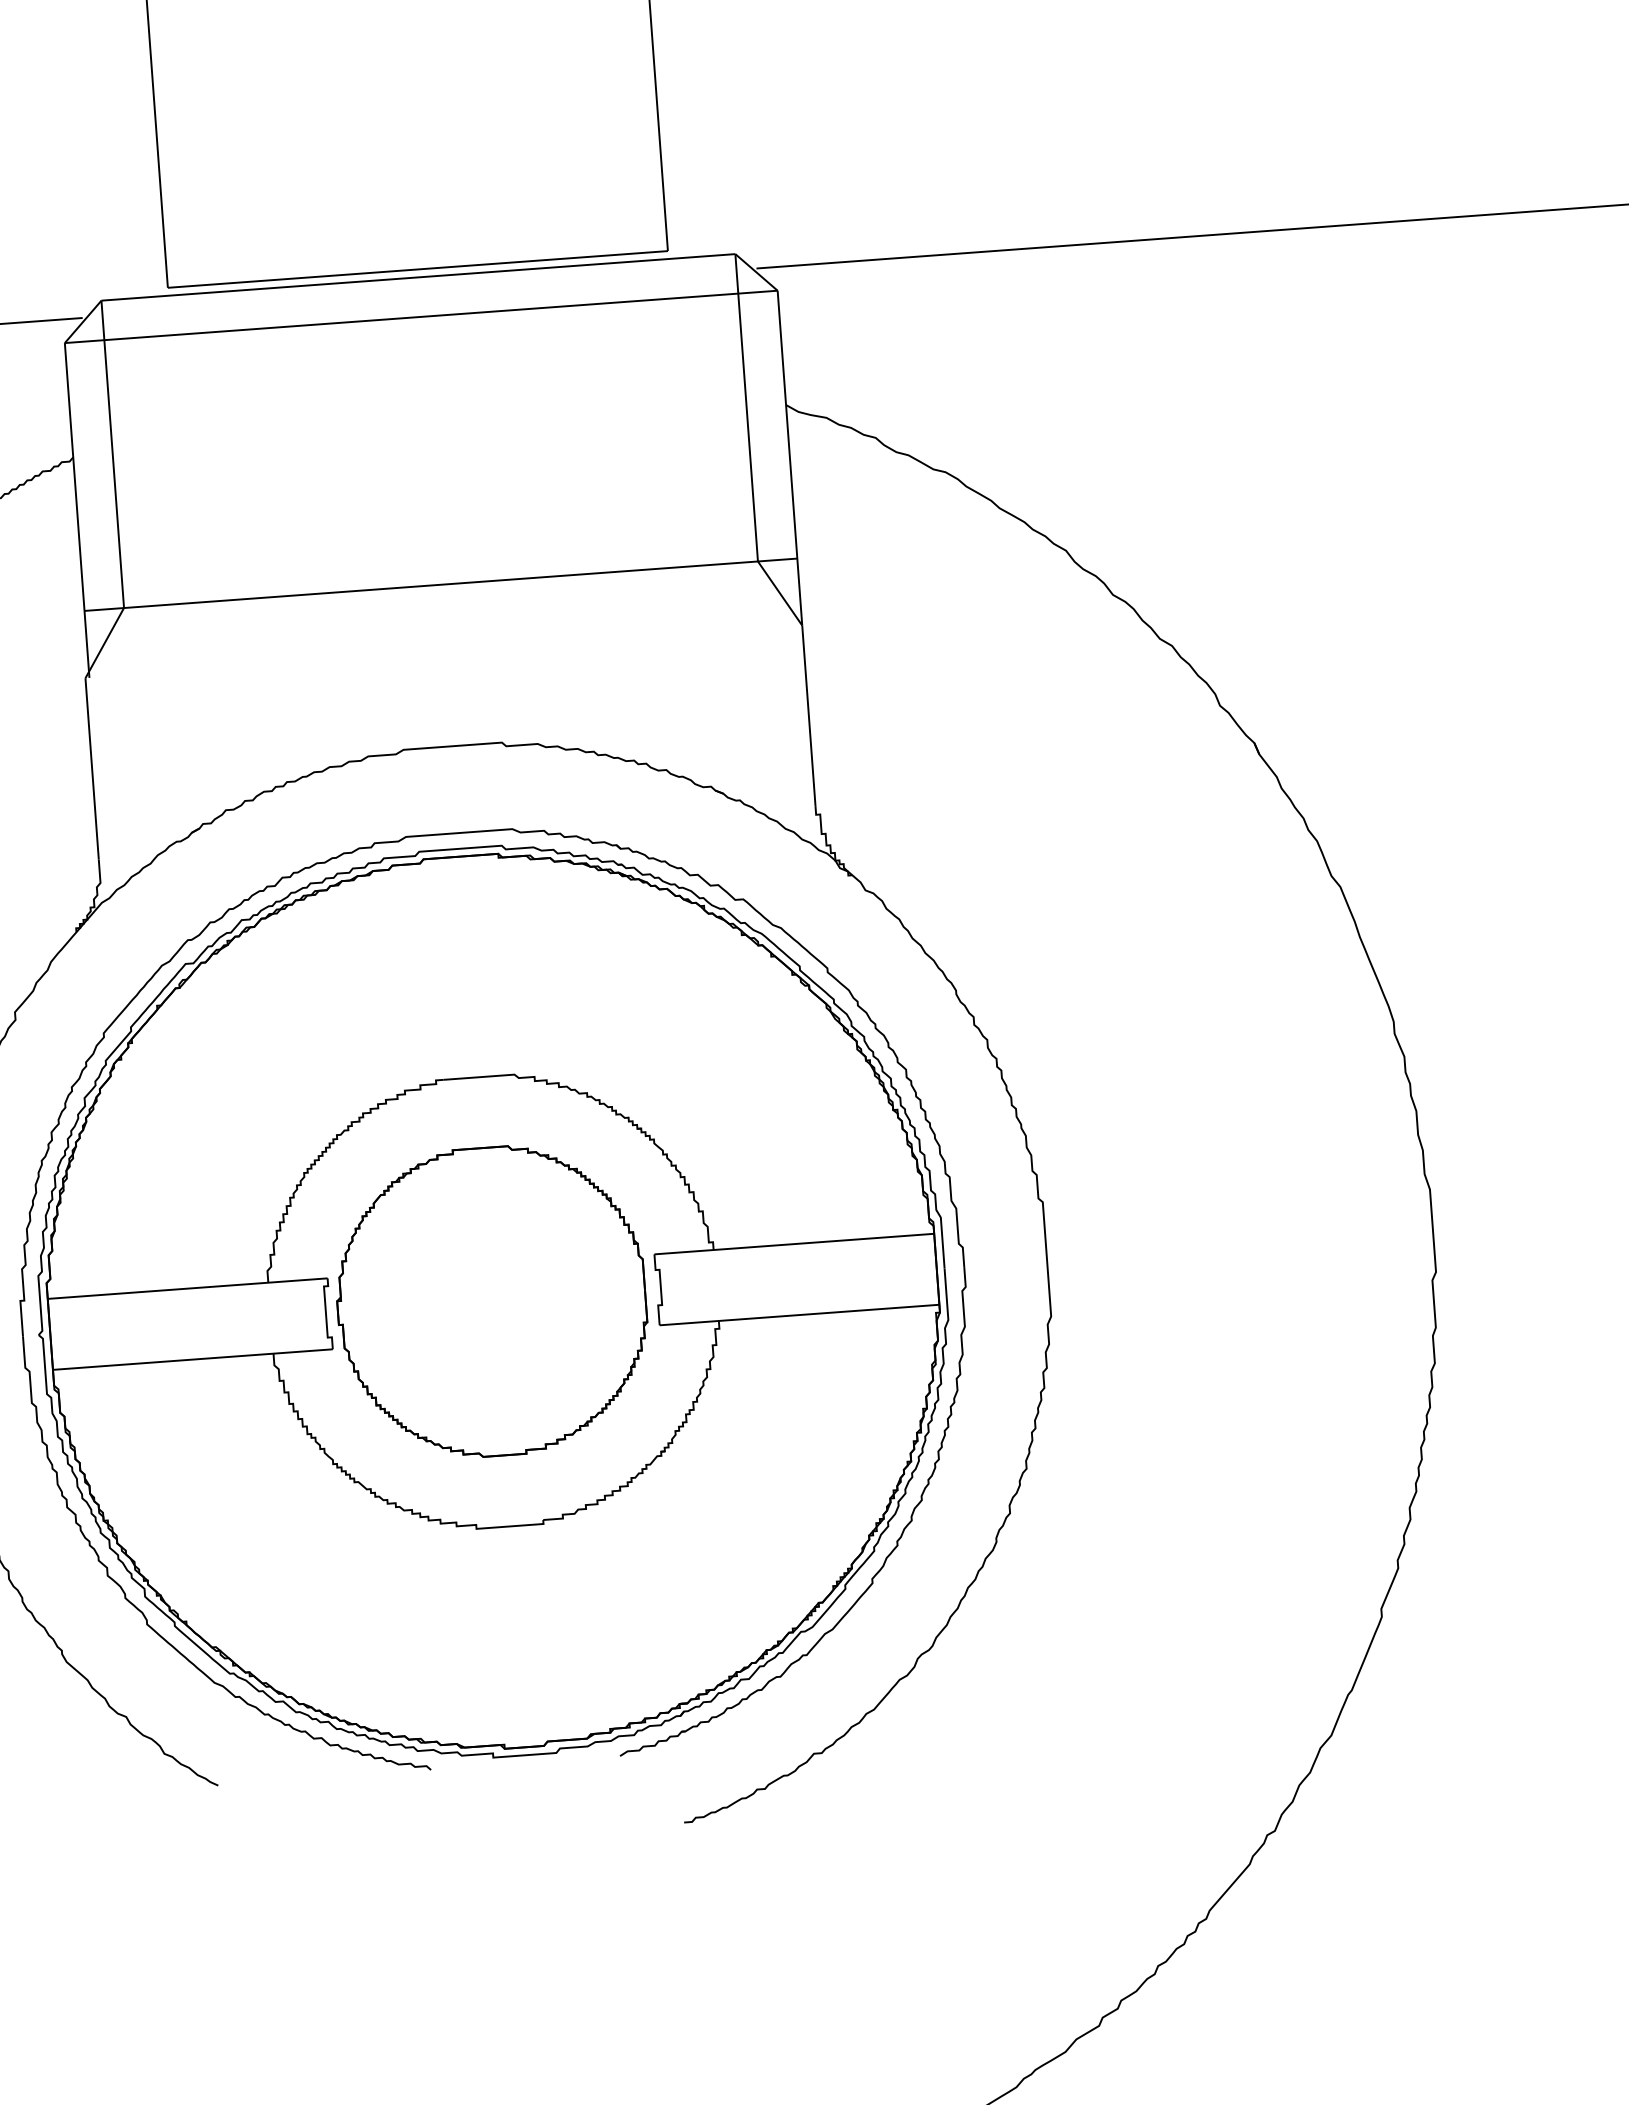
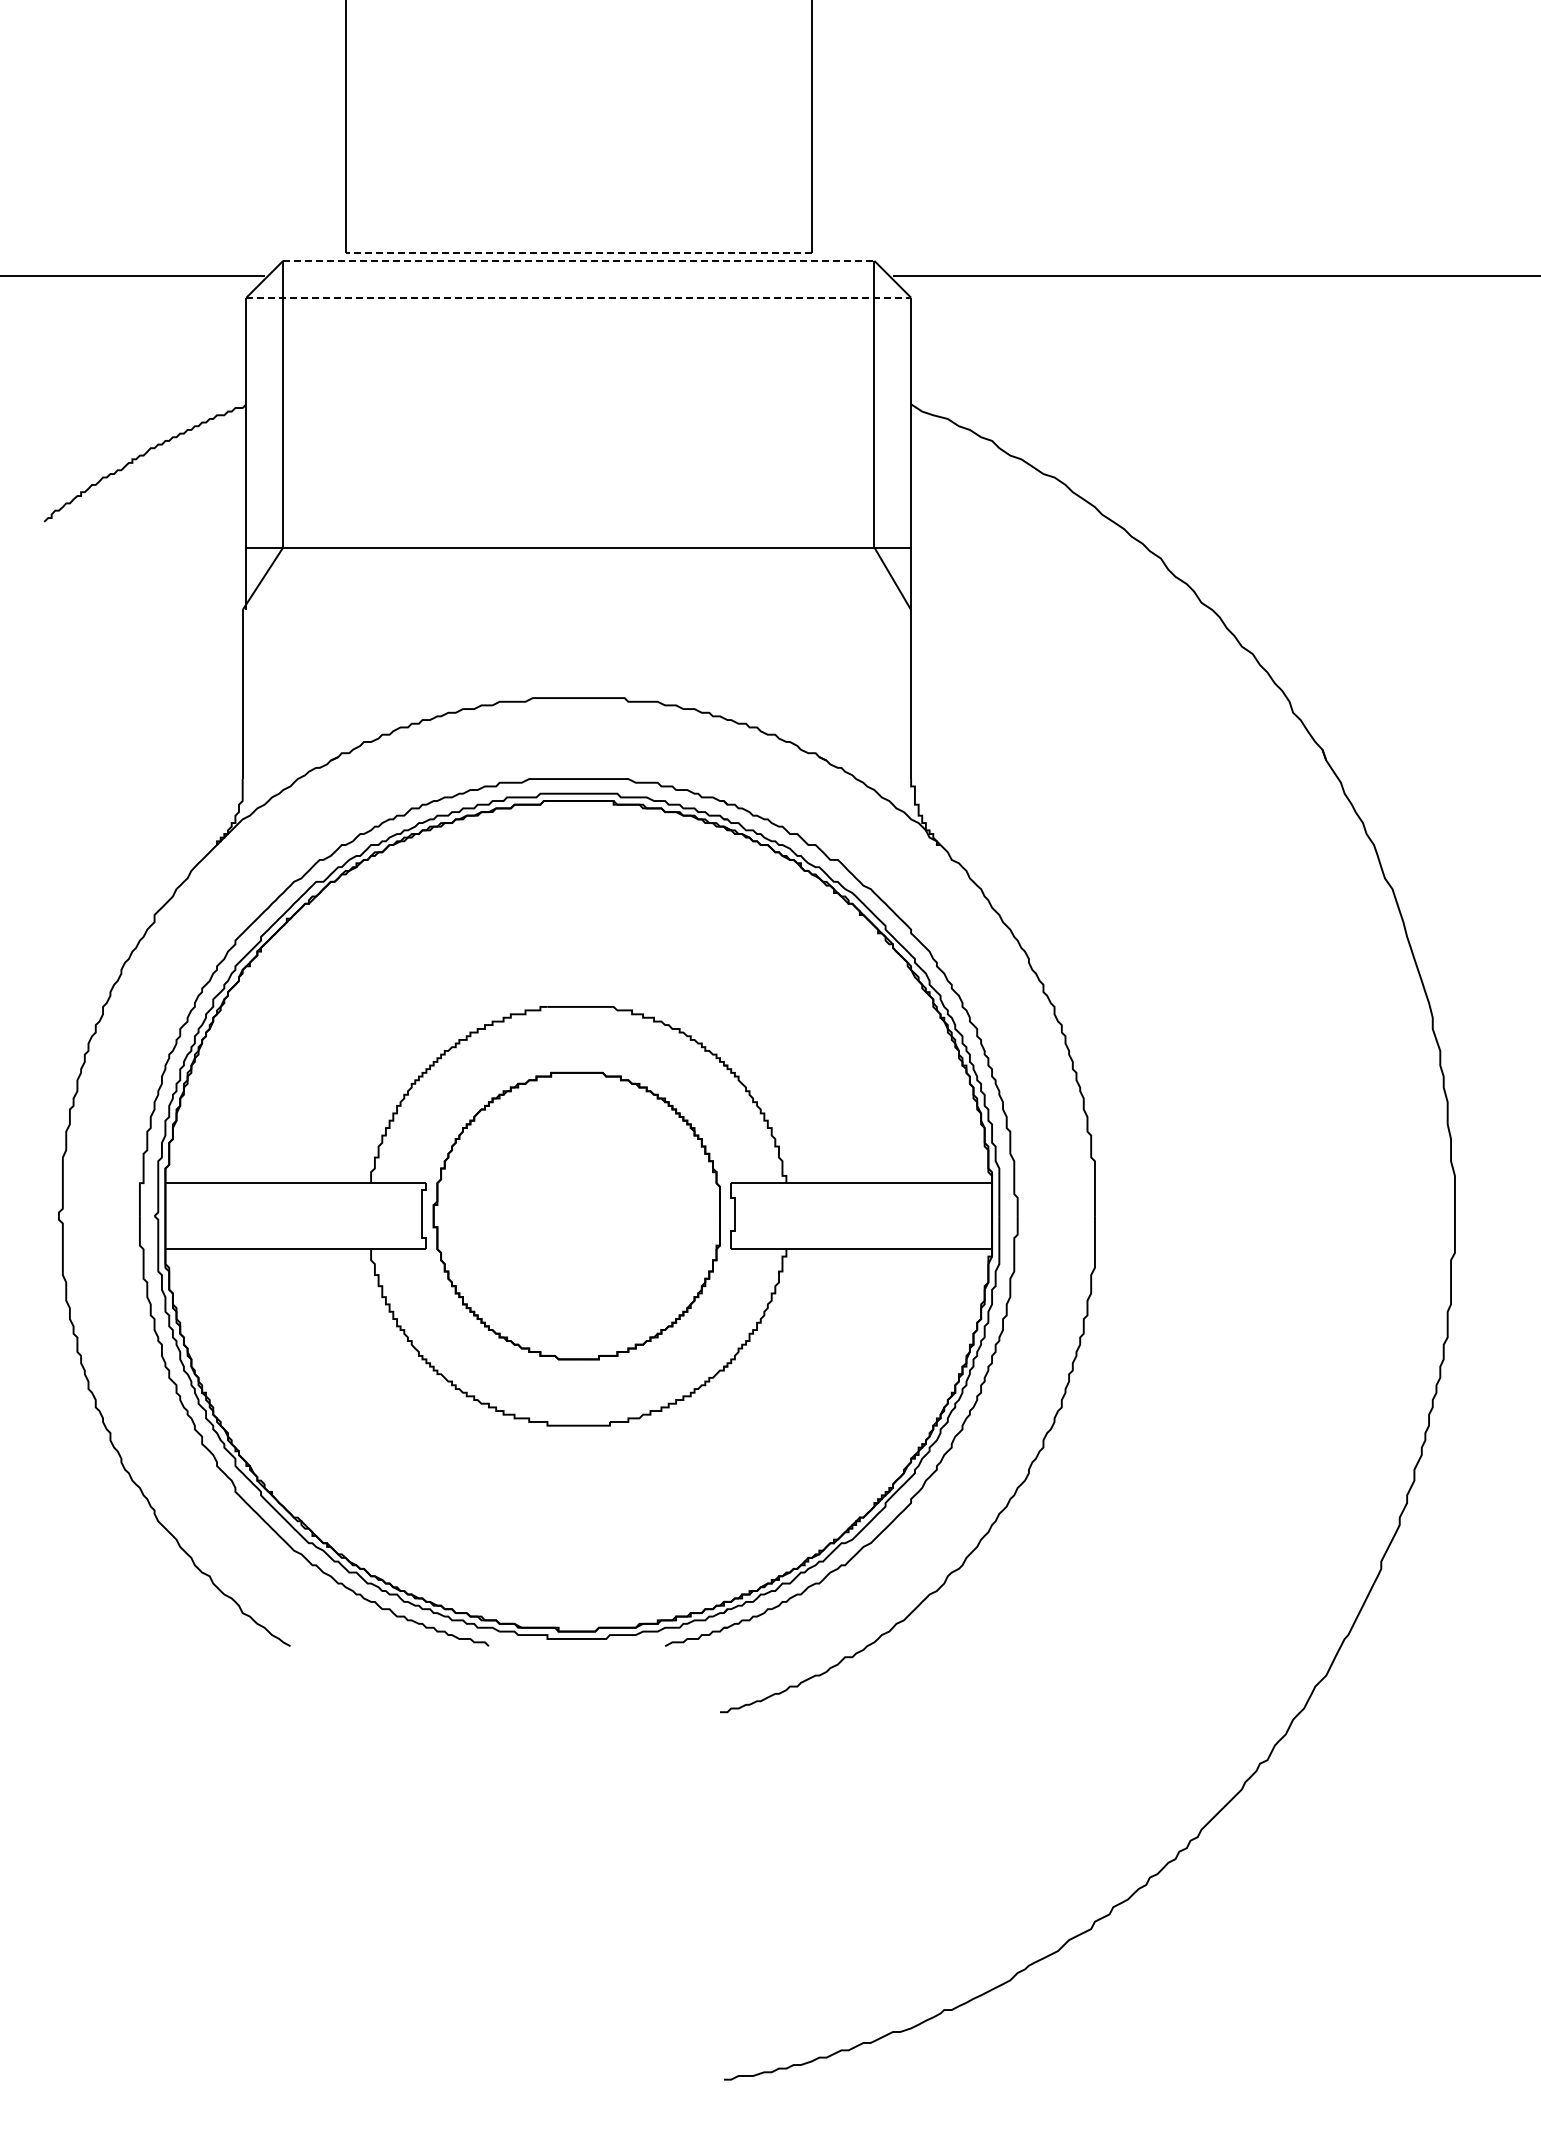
line: (417, 269) -> (578, 253), solid -> dashed
line: (418, 277) -> (578, 260), solid -> dashed
line: (422, 316) -> (579, 297), solid -> dashed

